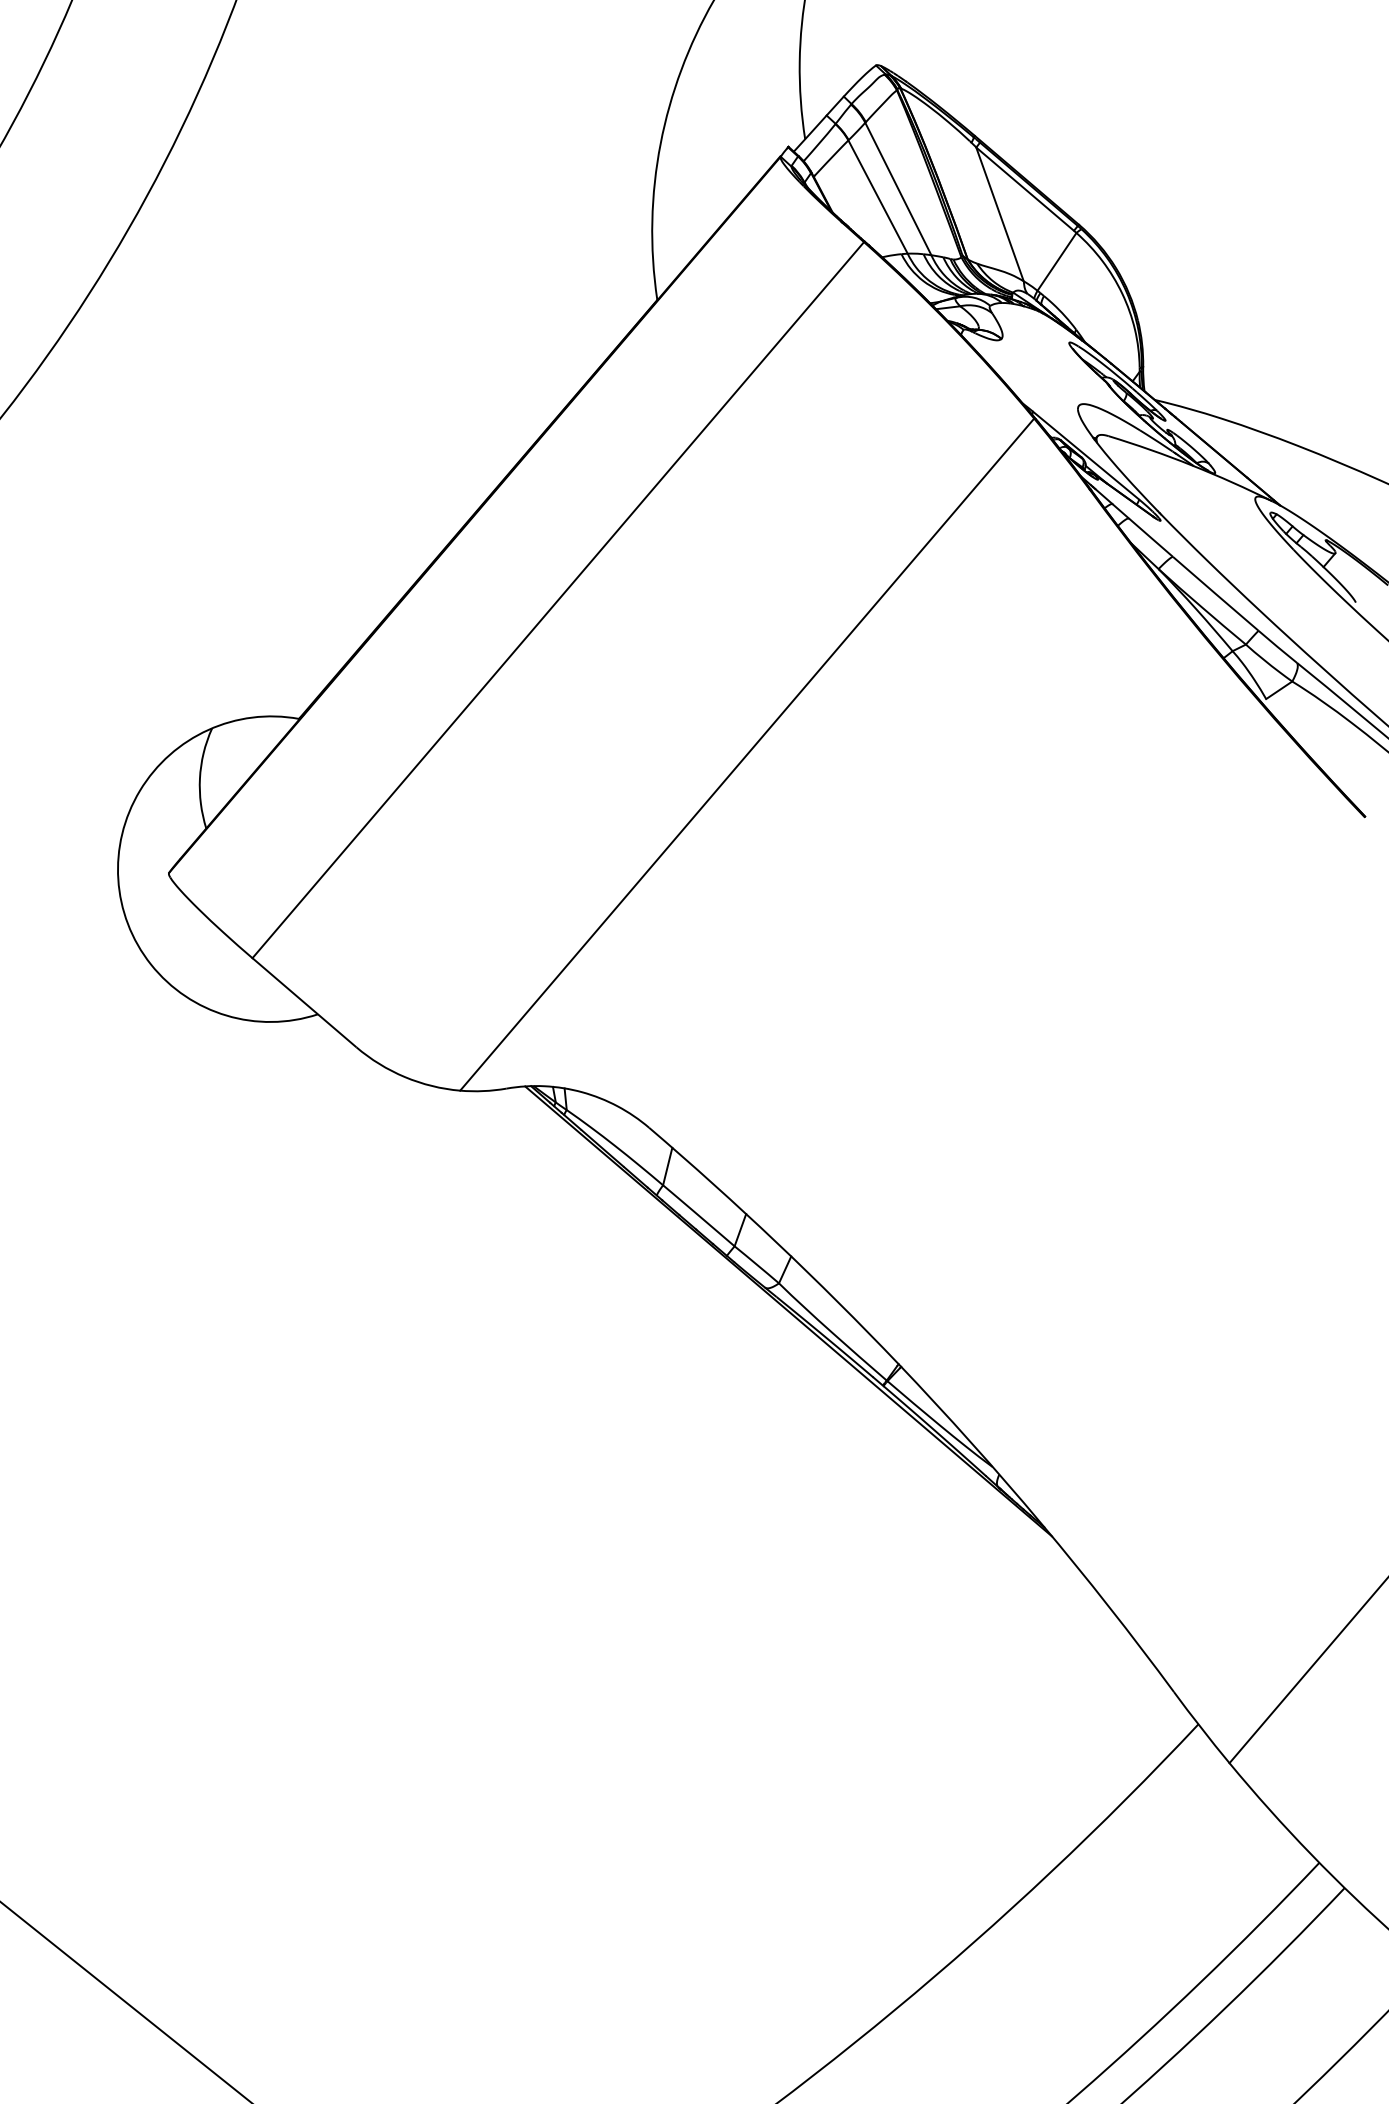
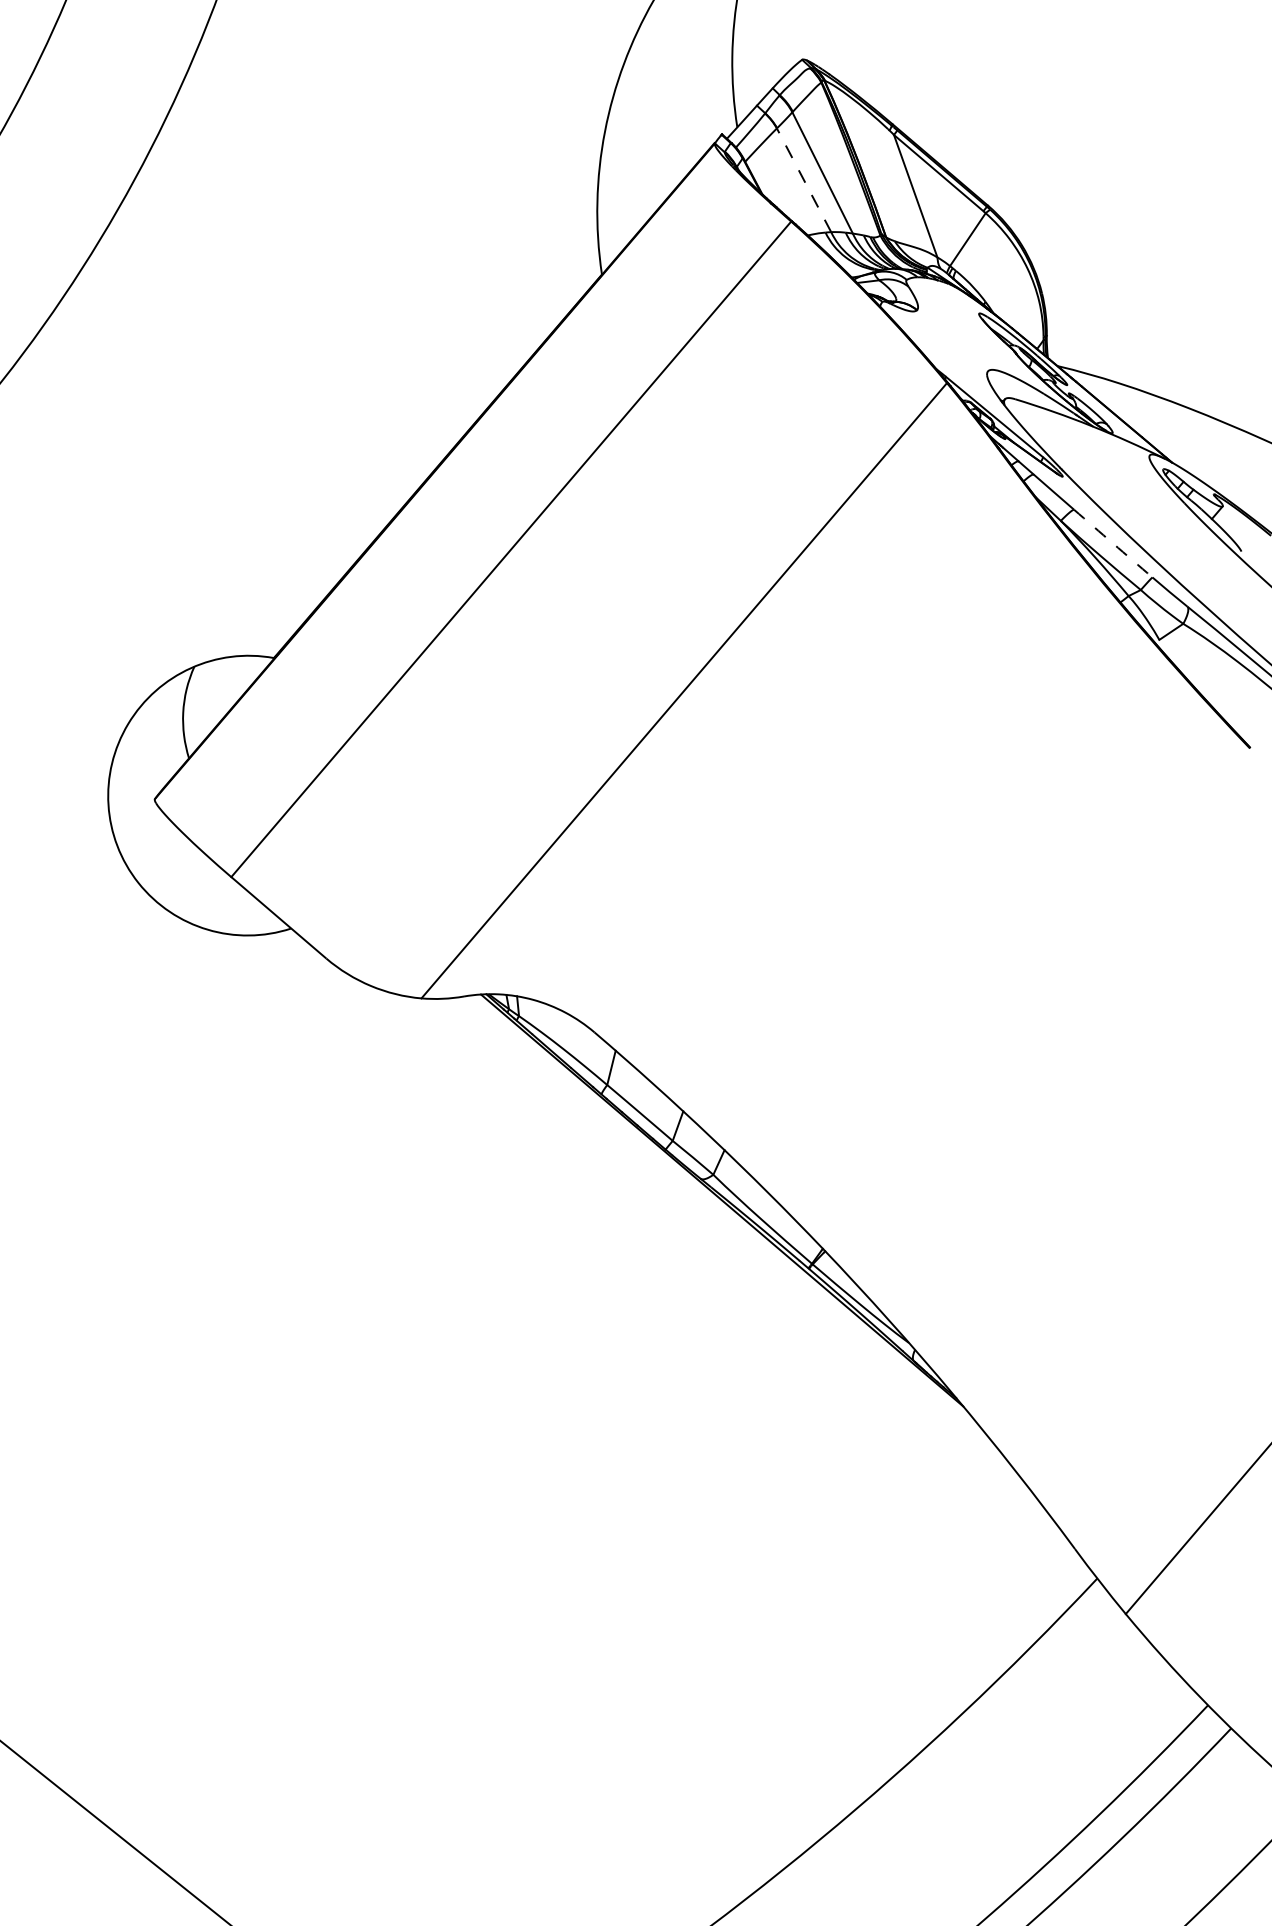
line: (878, 197) -> (804, 180), solid -> dashed
arc: (1215, 593) -> (1112, 543), solid -> dashed

